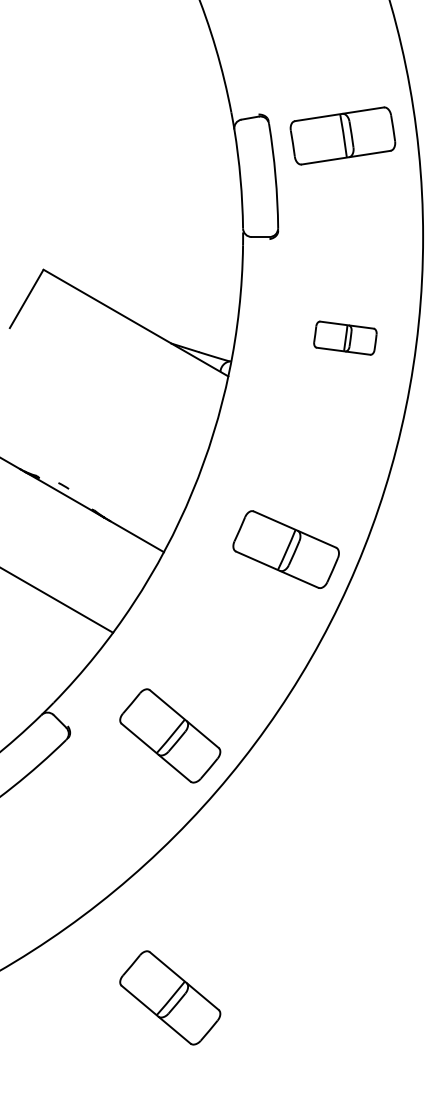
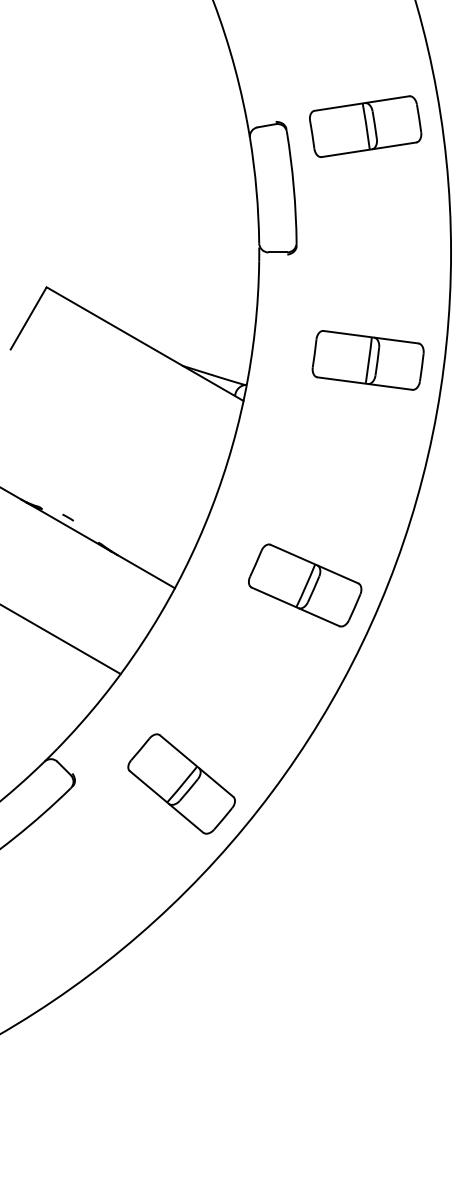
part: (342, 135) -> (365, 126), moved
part: (345, 337) -> (368, 359), size x1.67
part: (170, 997) -> (181, 1062), removed

